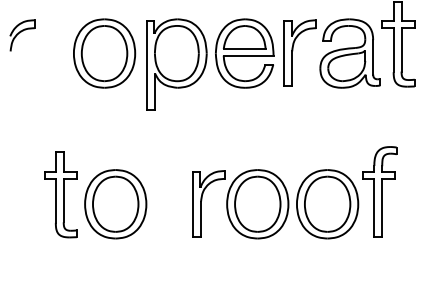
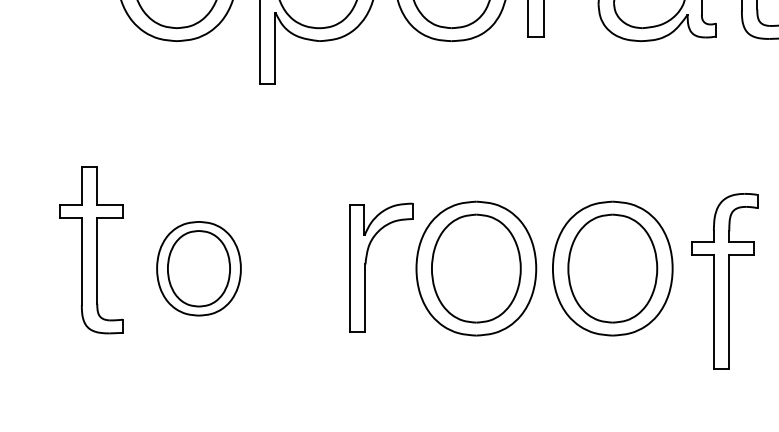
part: (379, 191) -> (723, 280), moved
part: (115, 204) -> (198, 269), size x0.7

